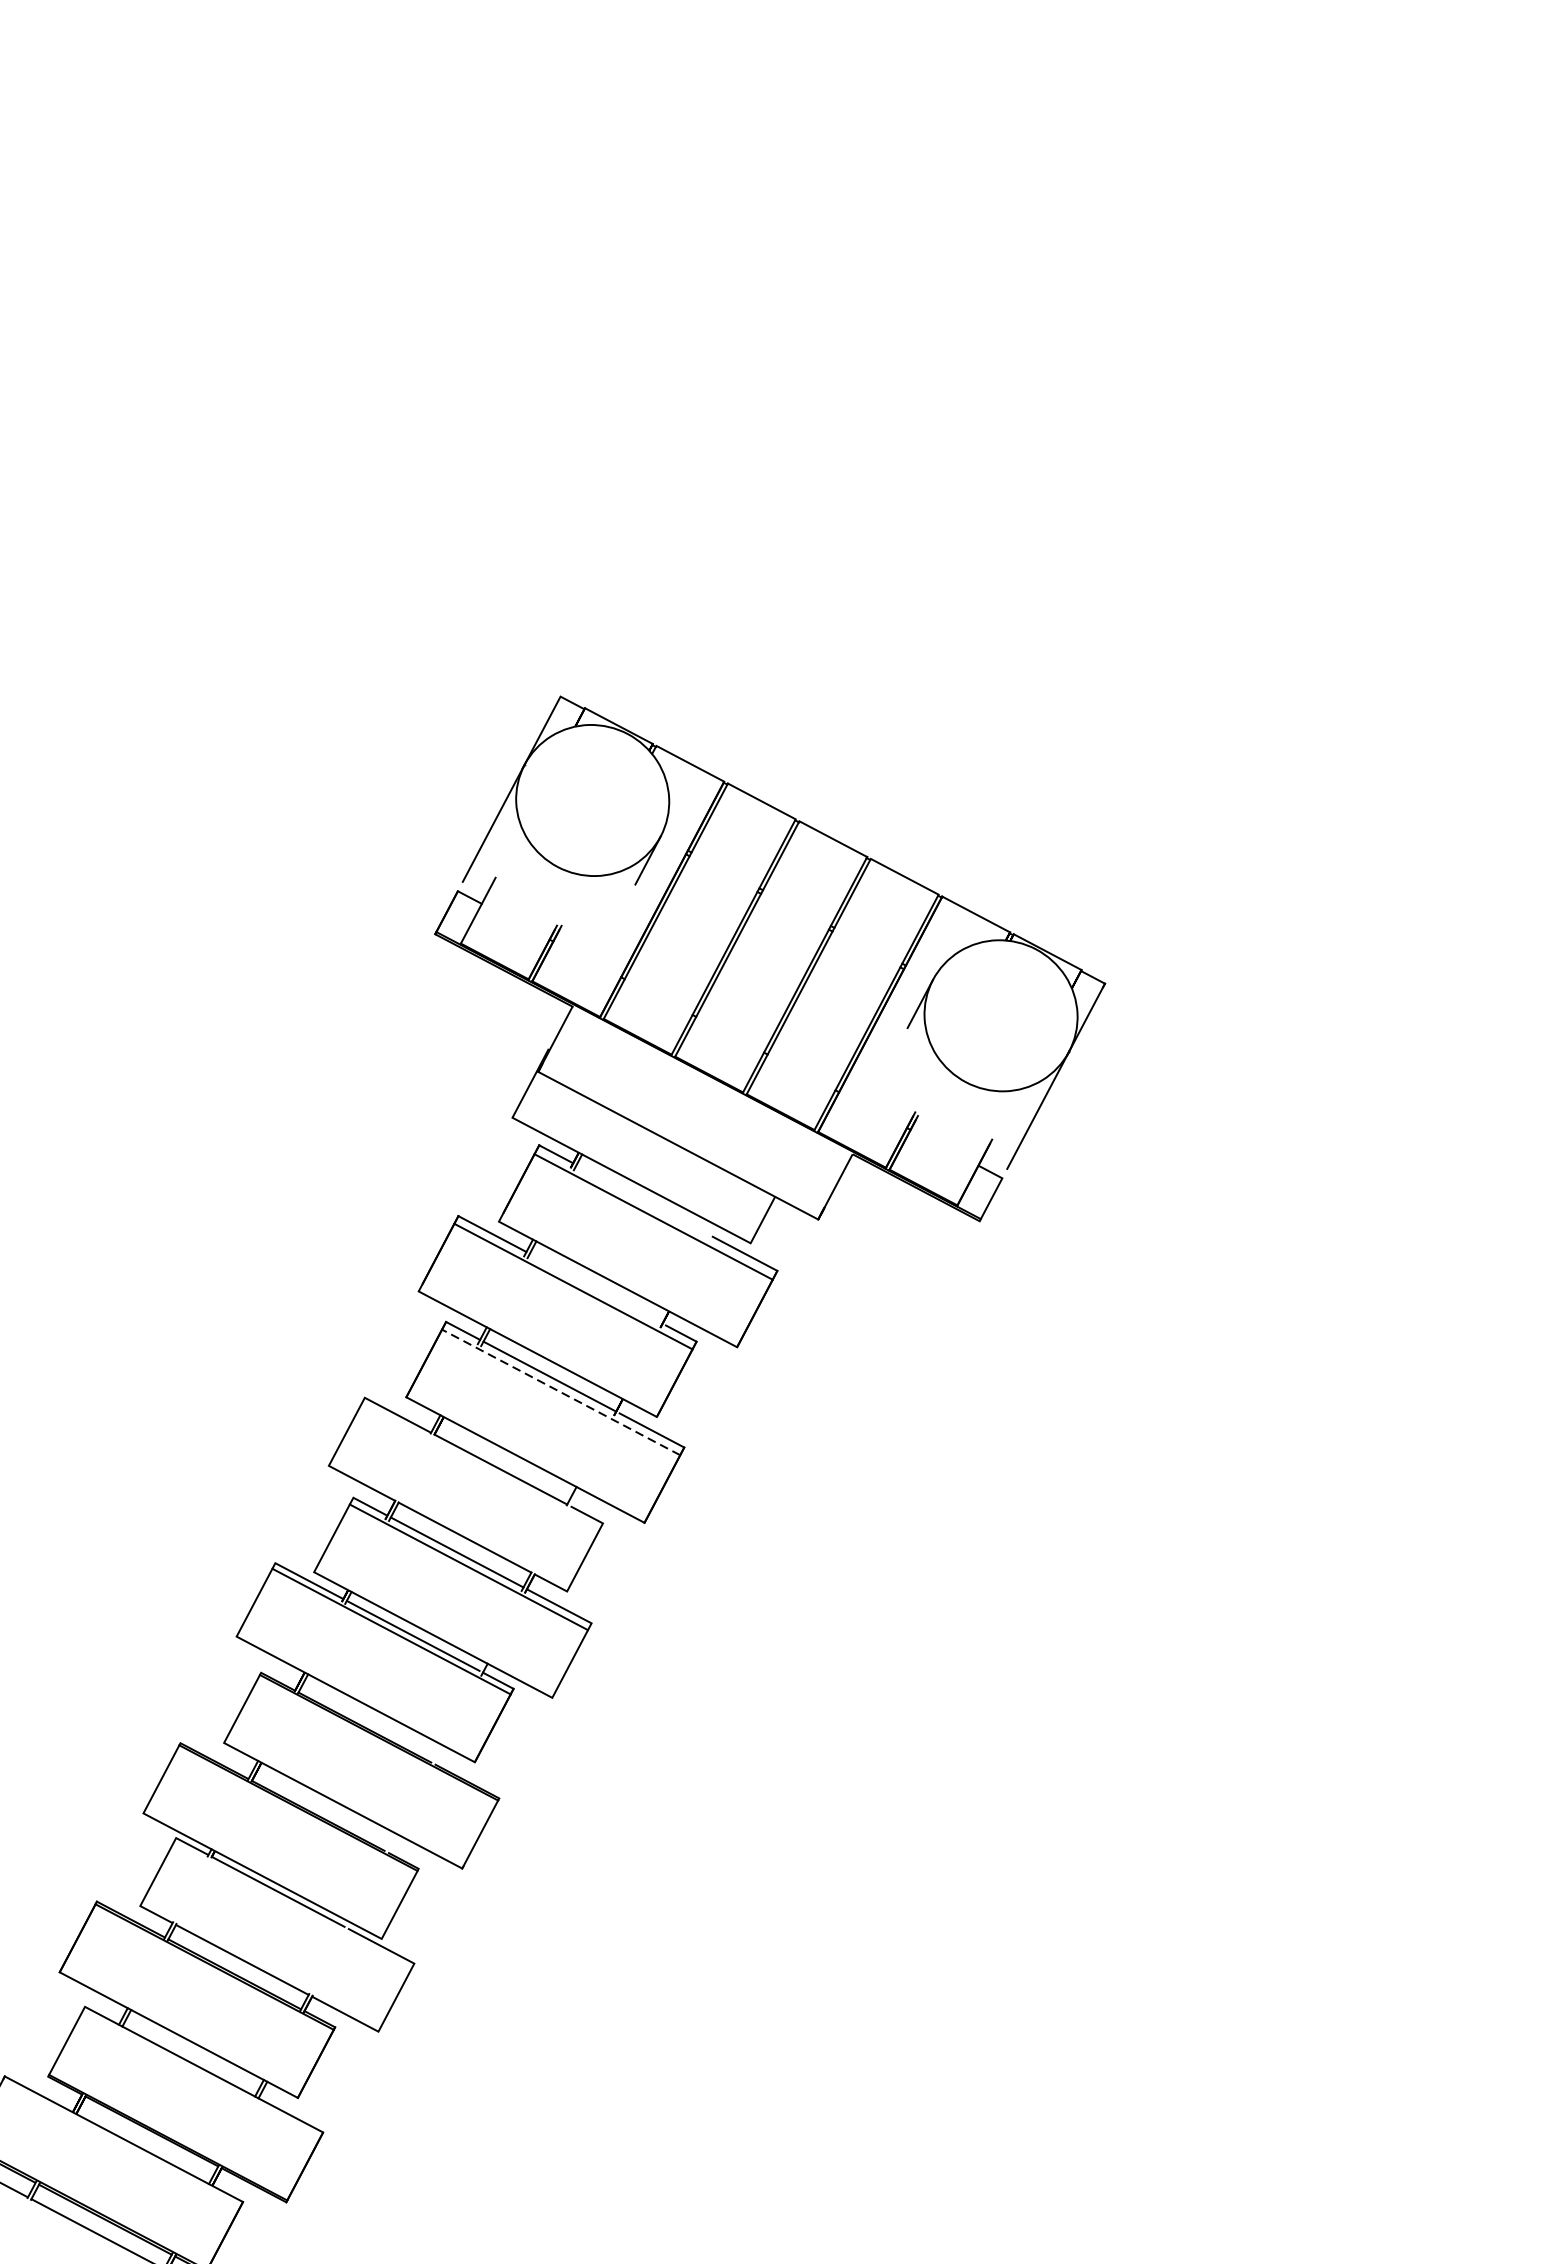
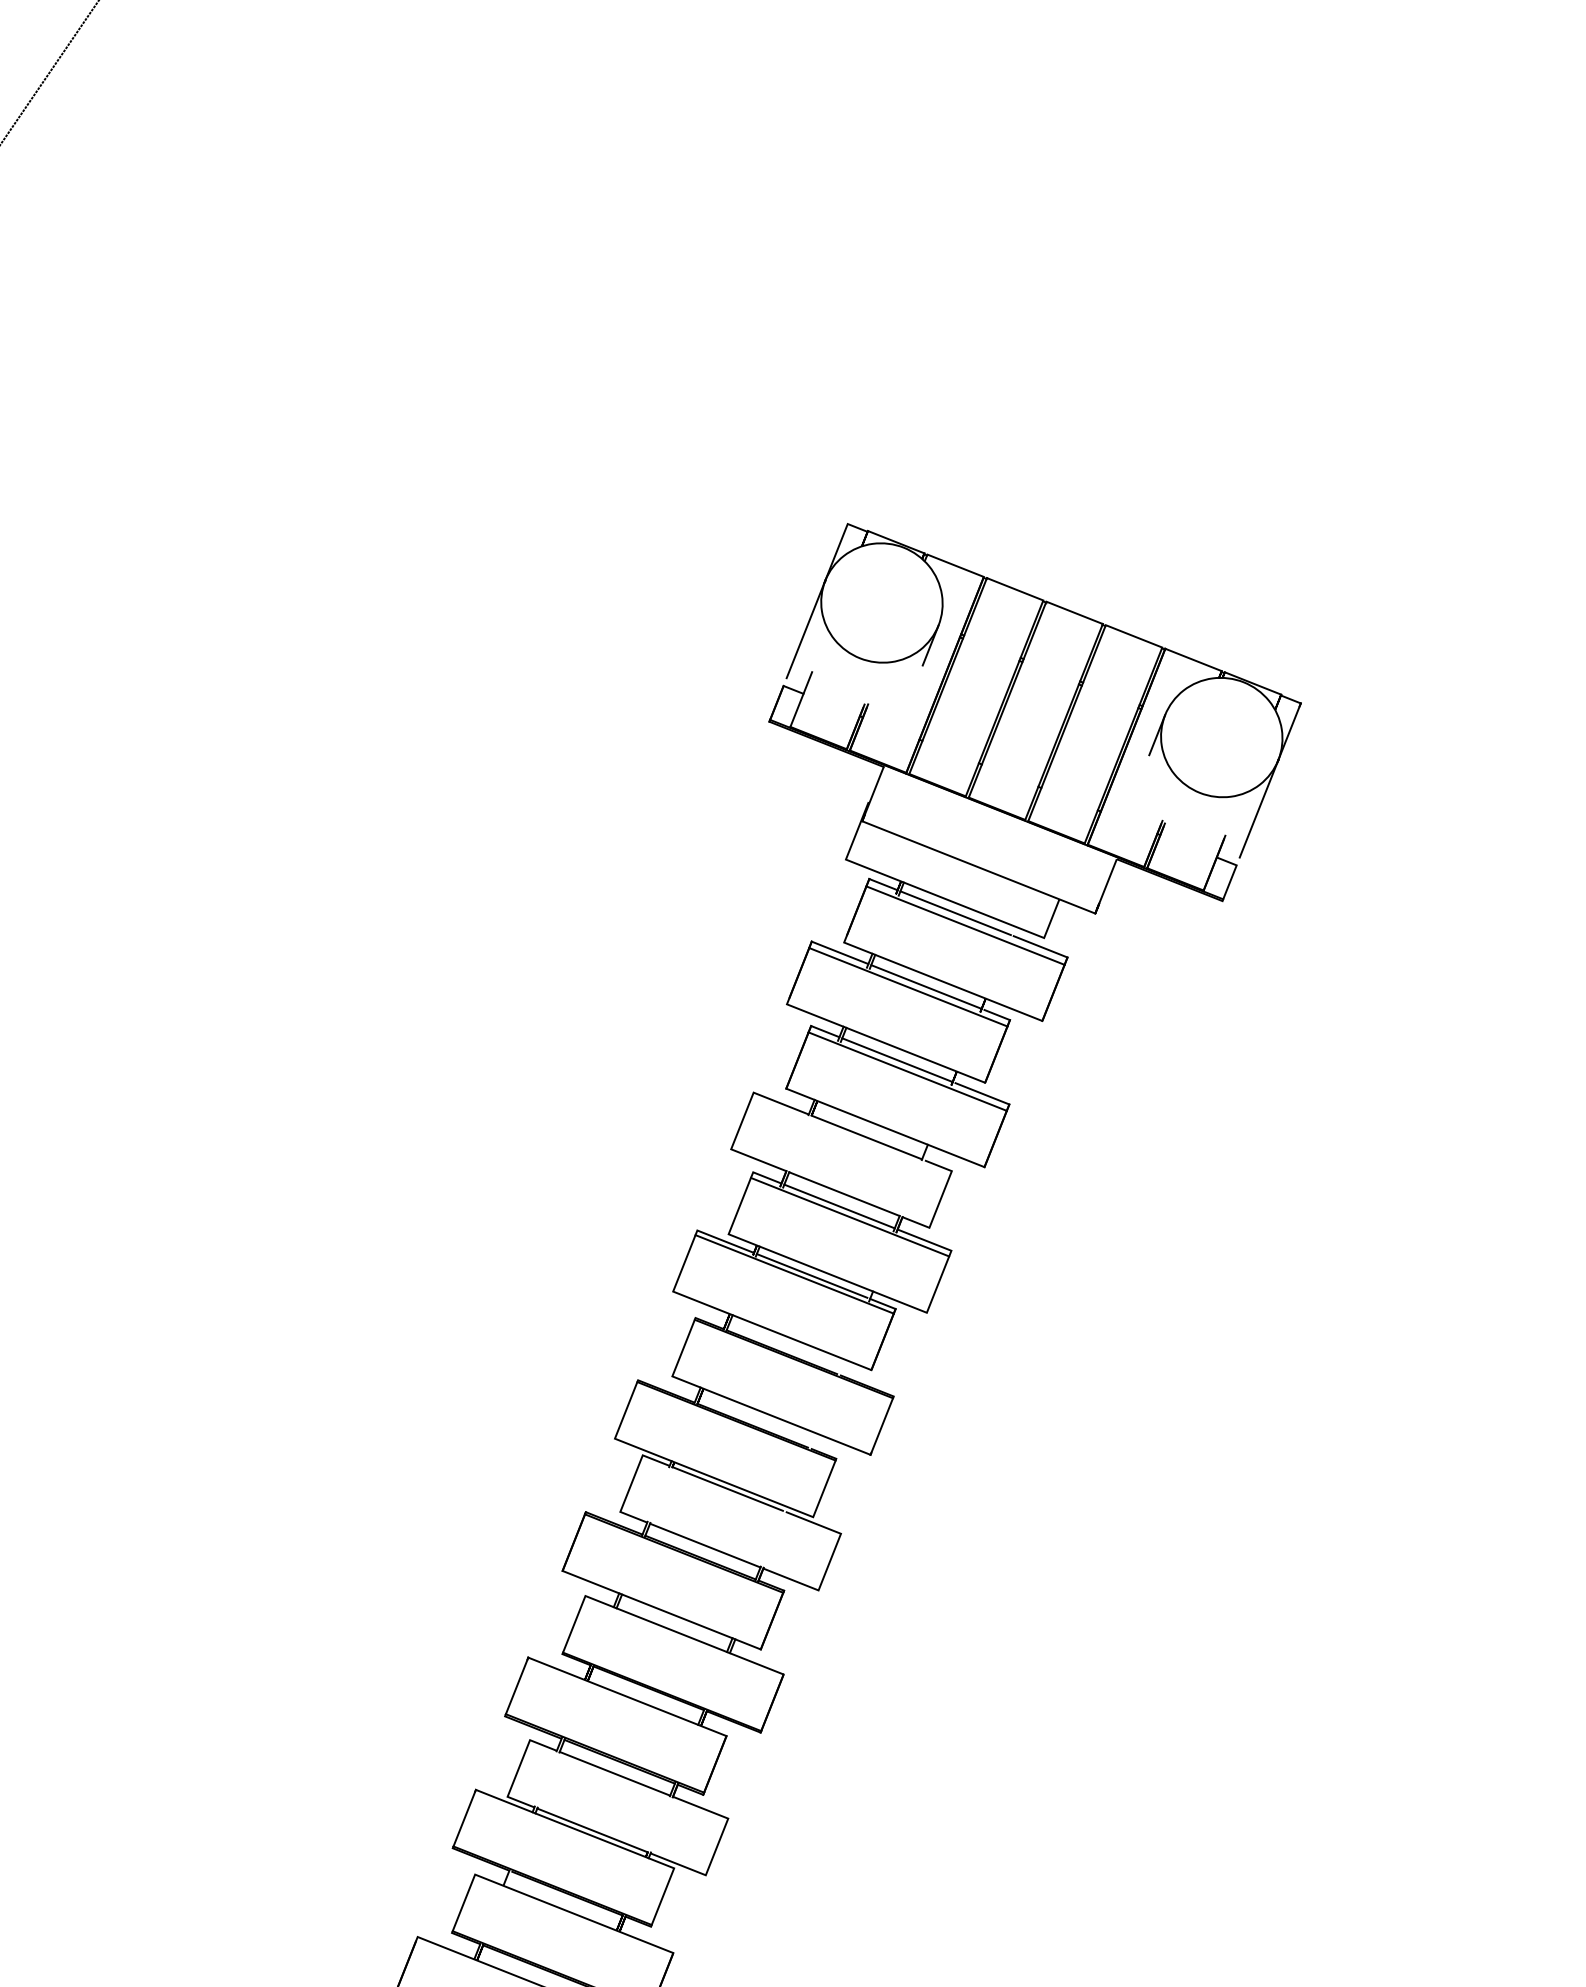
line: (642, 1200) -> (955, 913), added
line: (596, 1288) -> (926, 986), added
line: (560, 1392) -> (907, 1071), dashed -> solid

